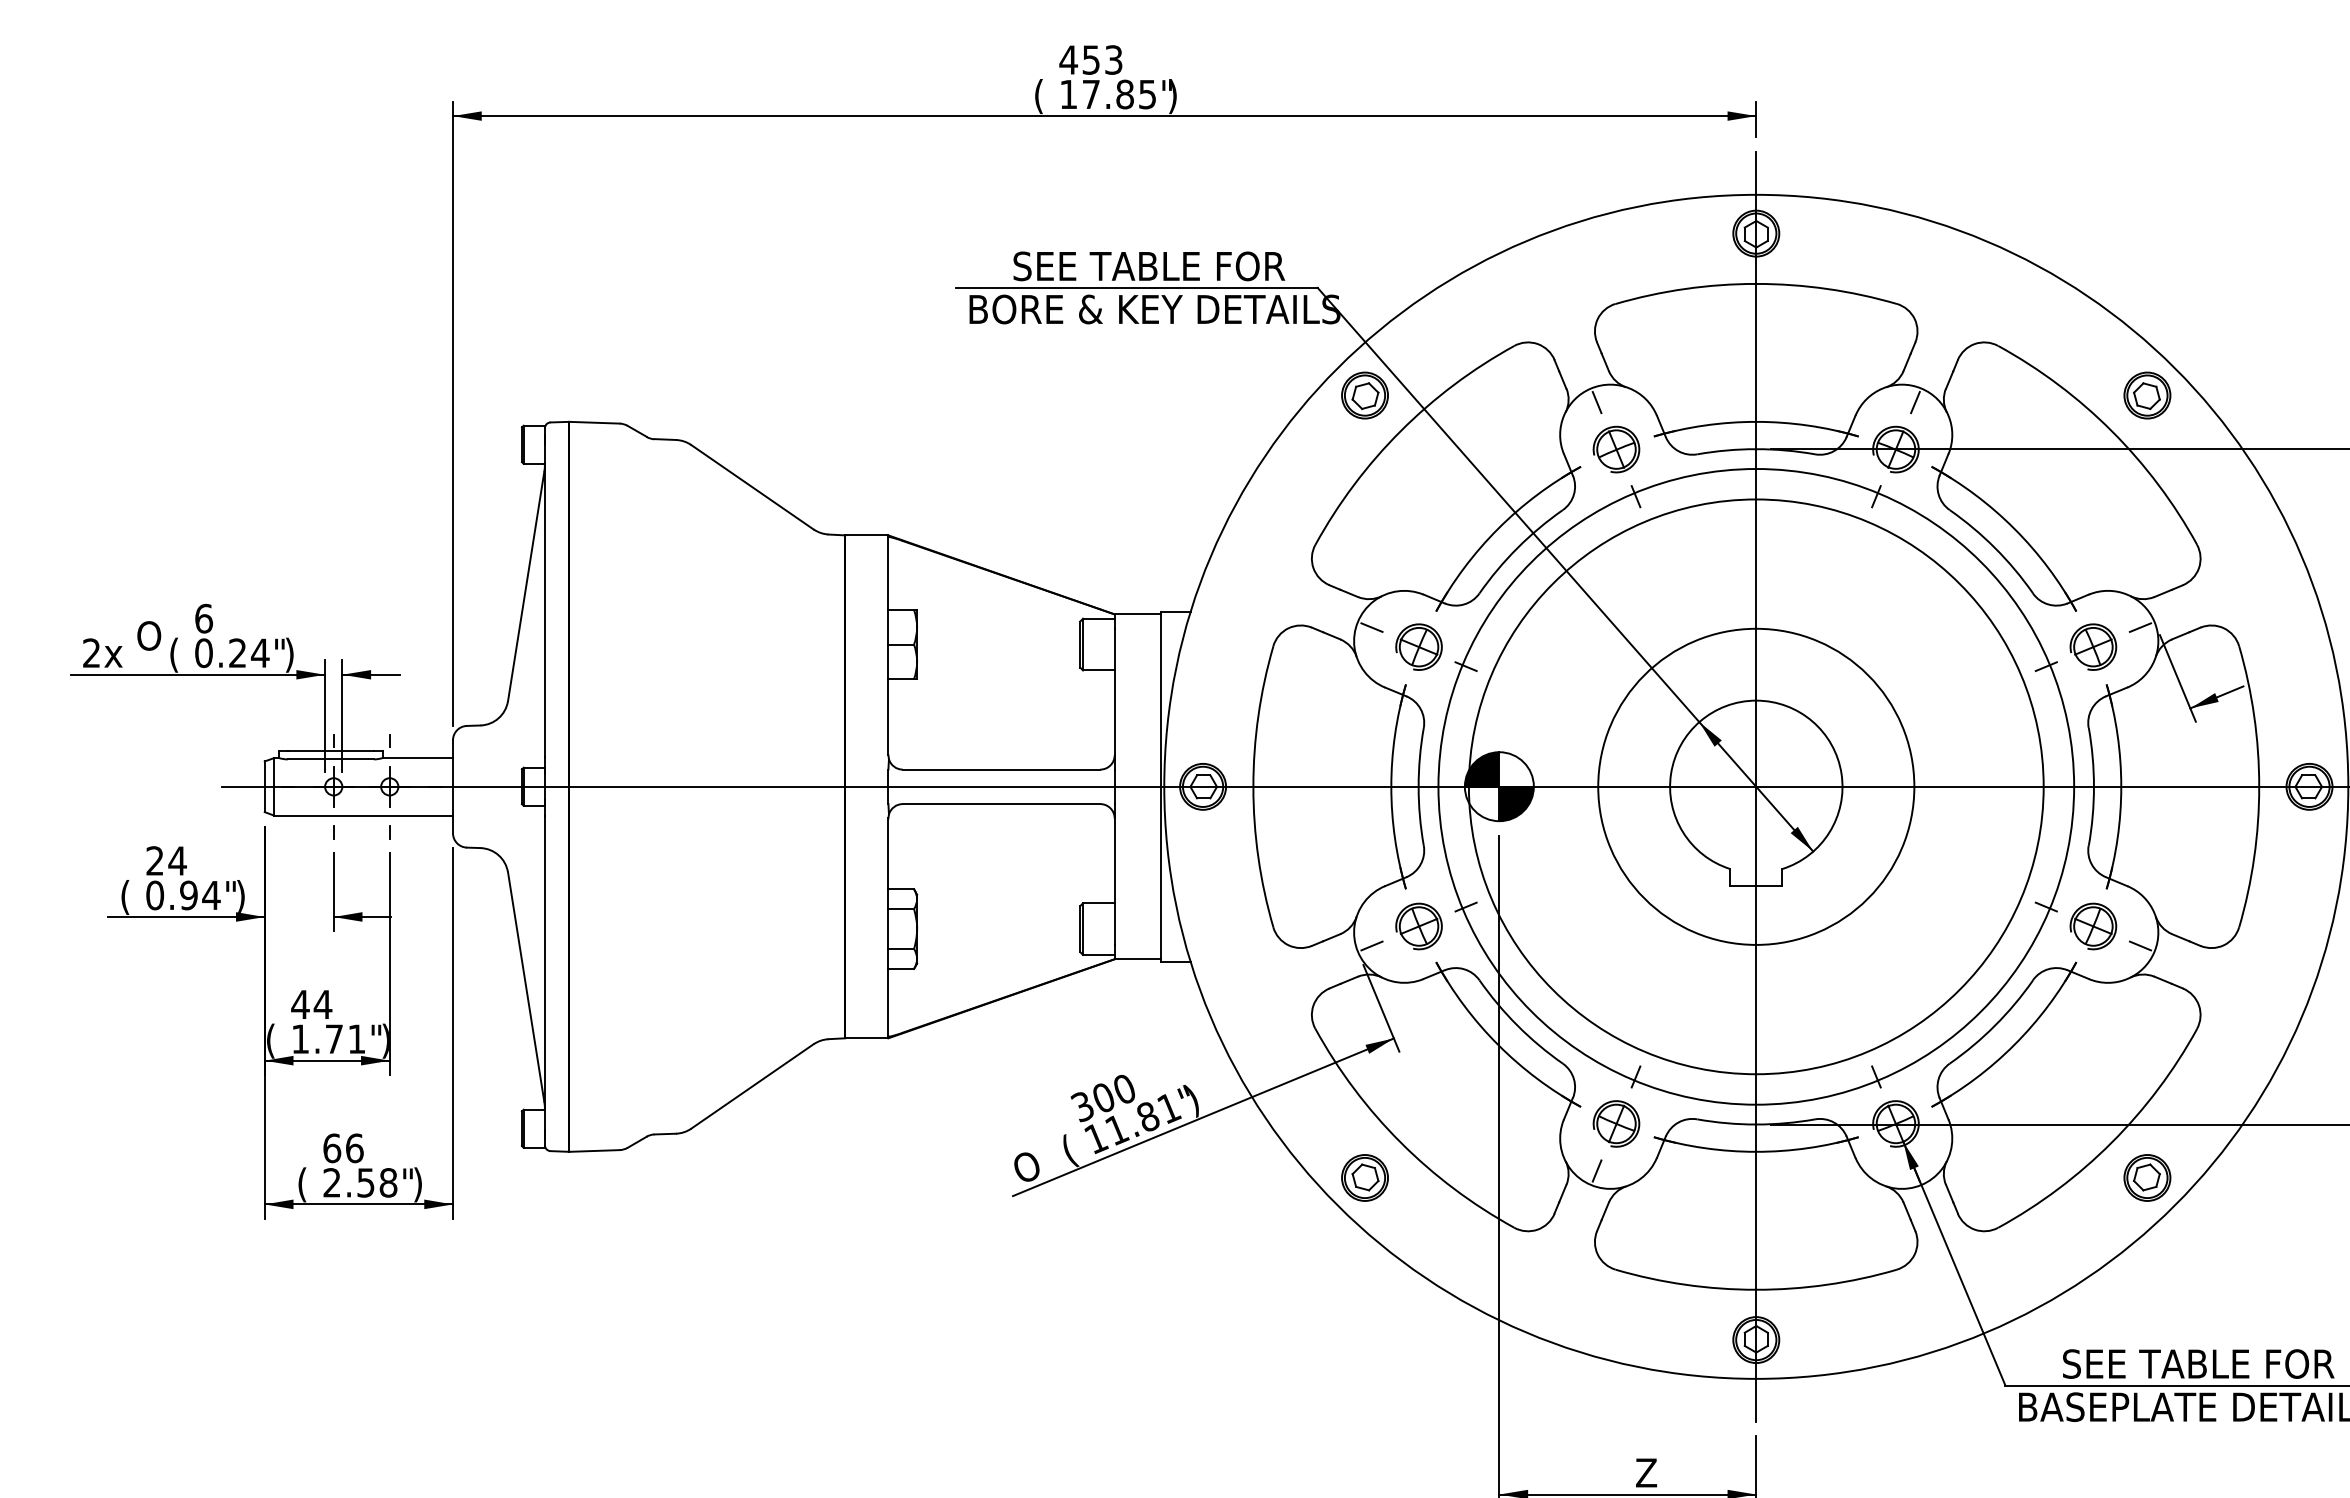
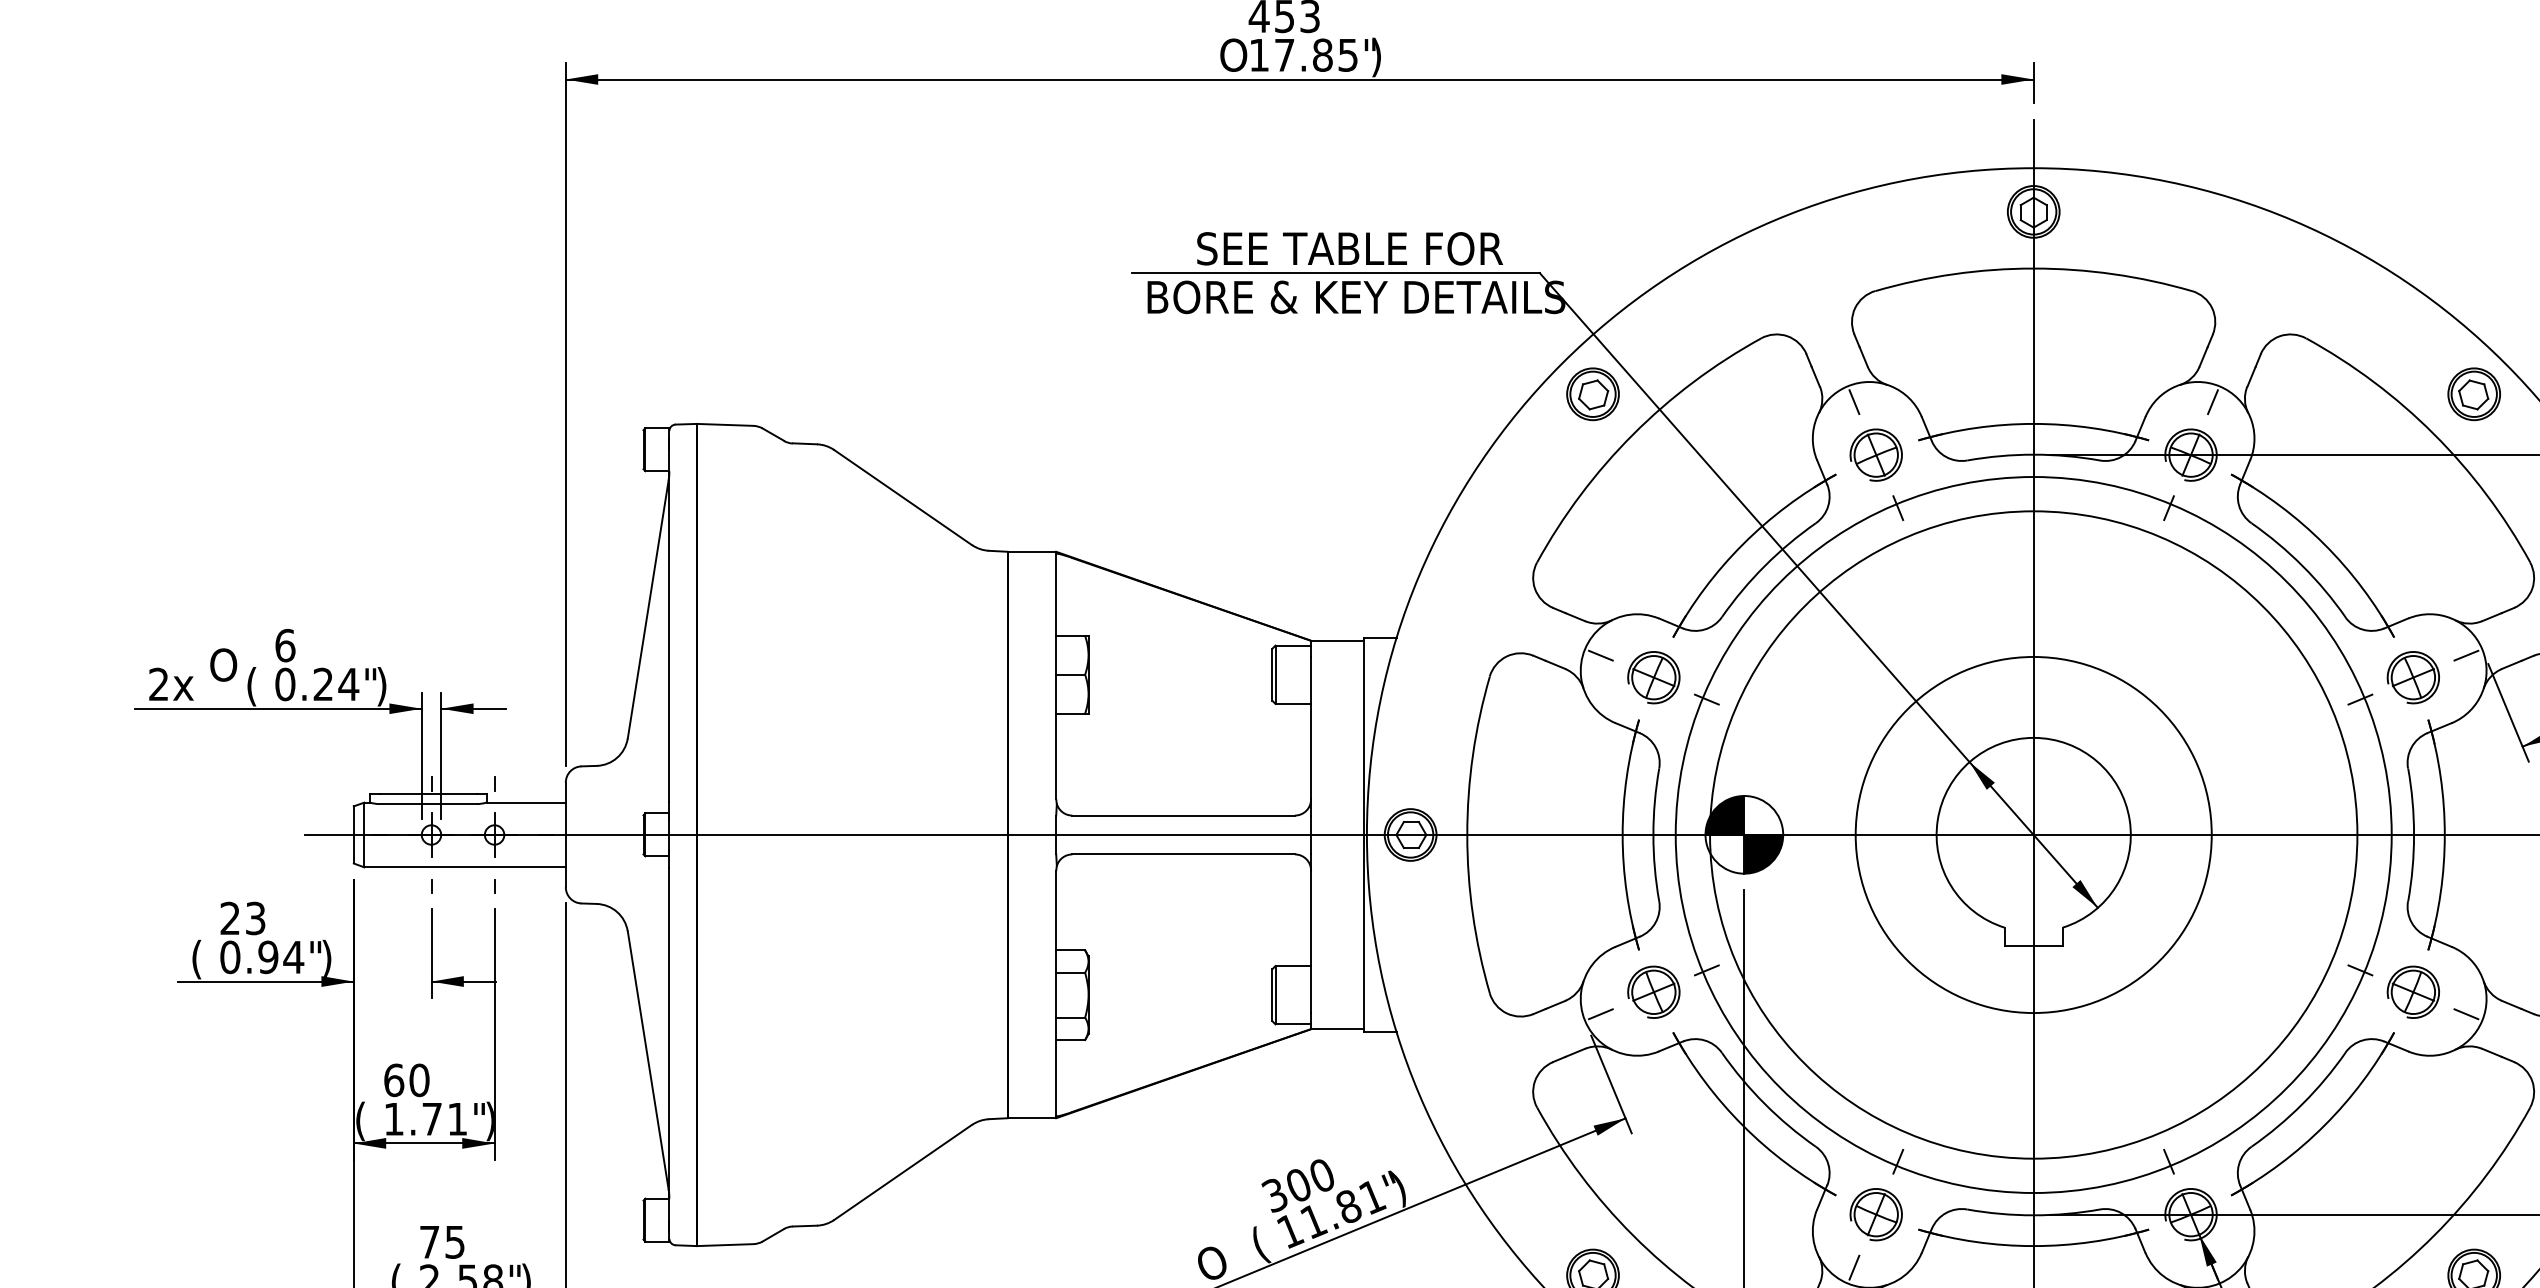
text: (1045, 96) -> (1233, 57), ( -> O
text: (177, 860) -> (255, 917), 24 -> 23
text: (311, 1004) -> (406, 1080), 44 -> 60
text: (343, 1148) -> (442, 1242), 66 -> 75

